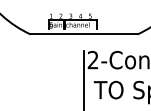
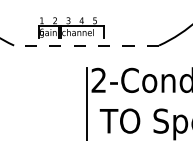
line: (83, 34) -> (85, 45), solid -> dashed

